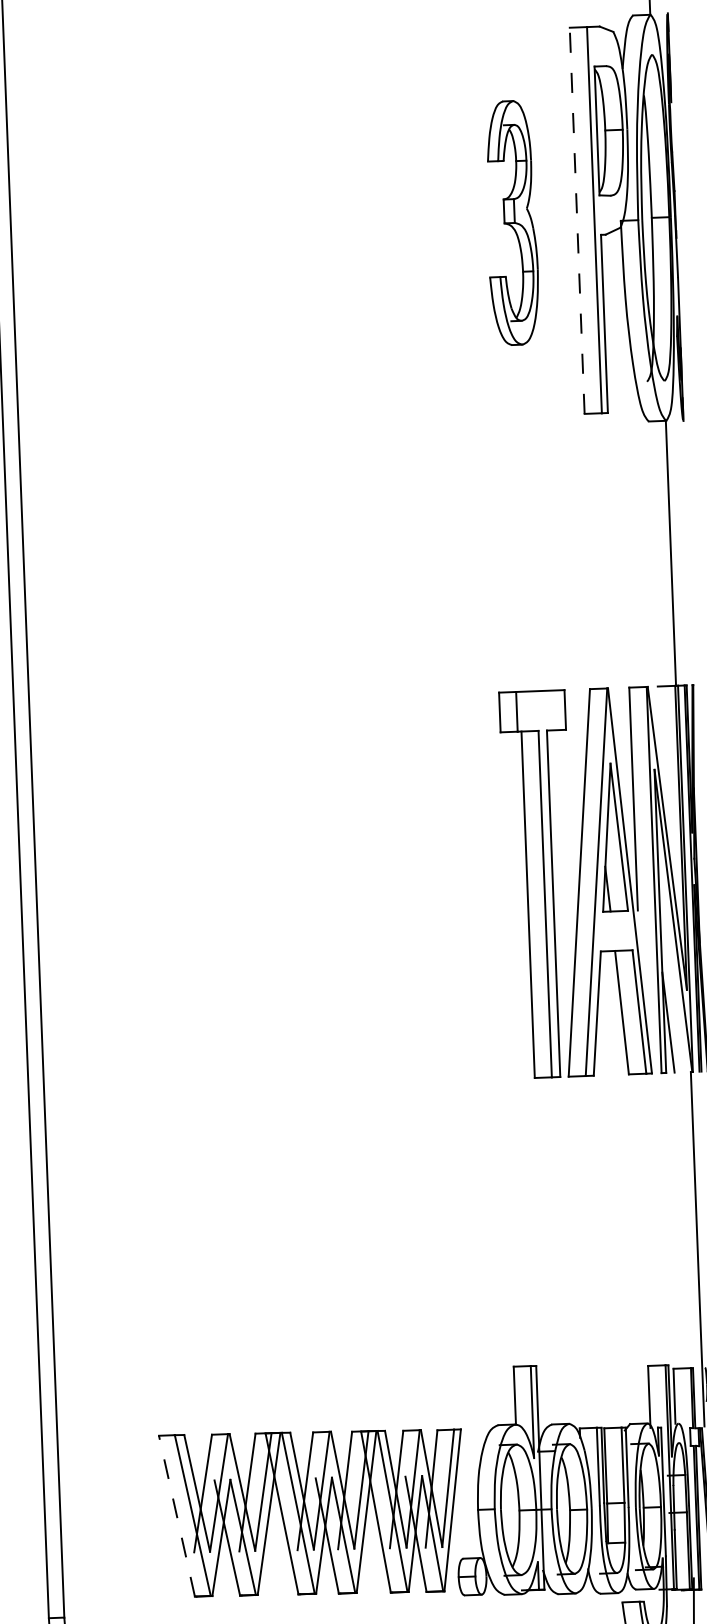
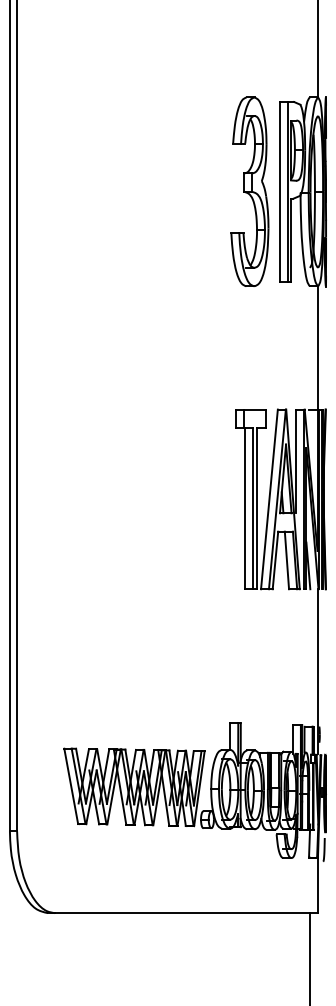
line: (577, 220) -> (280, 191), dashed -> solid
part: (511, 222) -> (249, 191), size x1.67
line: (177, 1514) -> (71, 785), dashed -> solid

